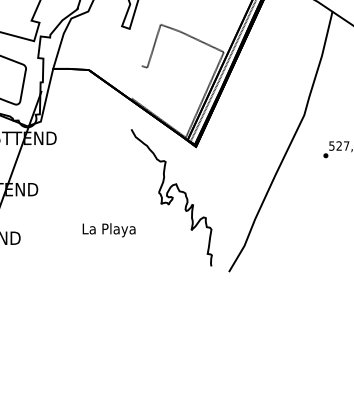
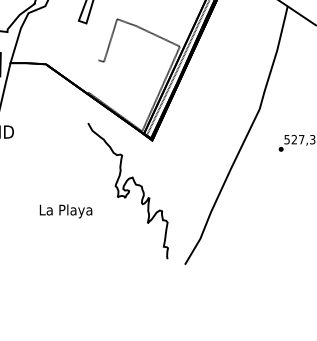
text: (108, 230) -> (65, 211), moved

